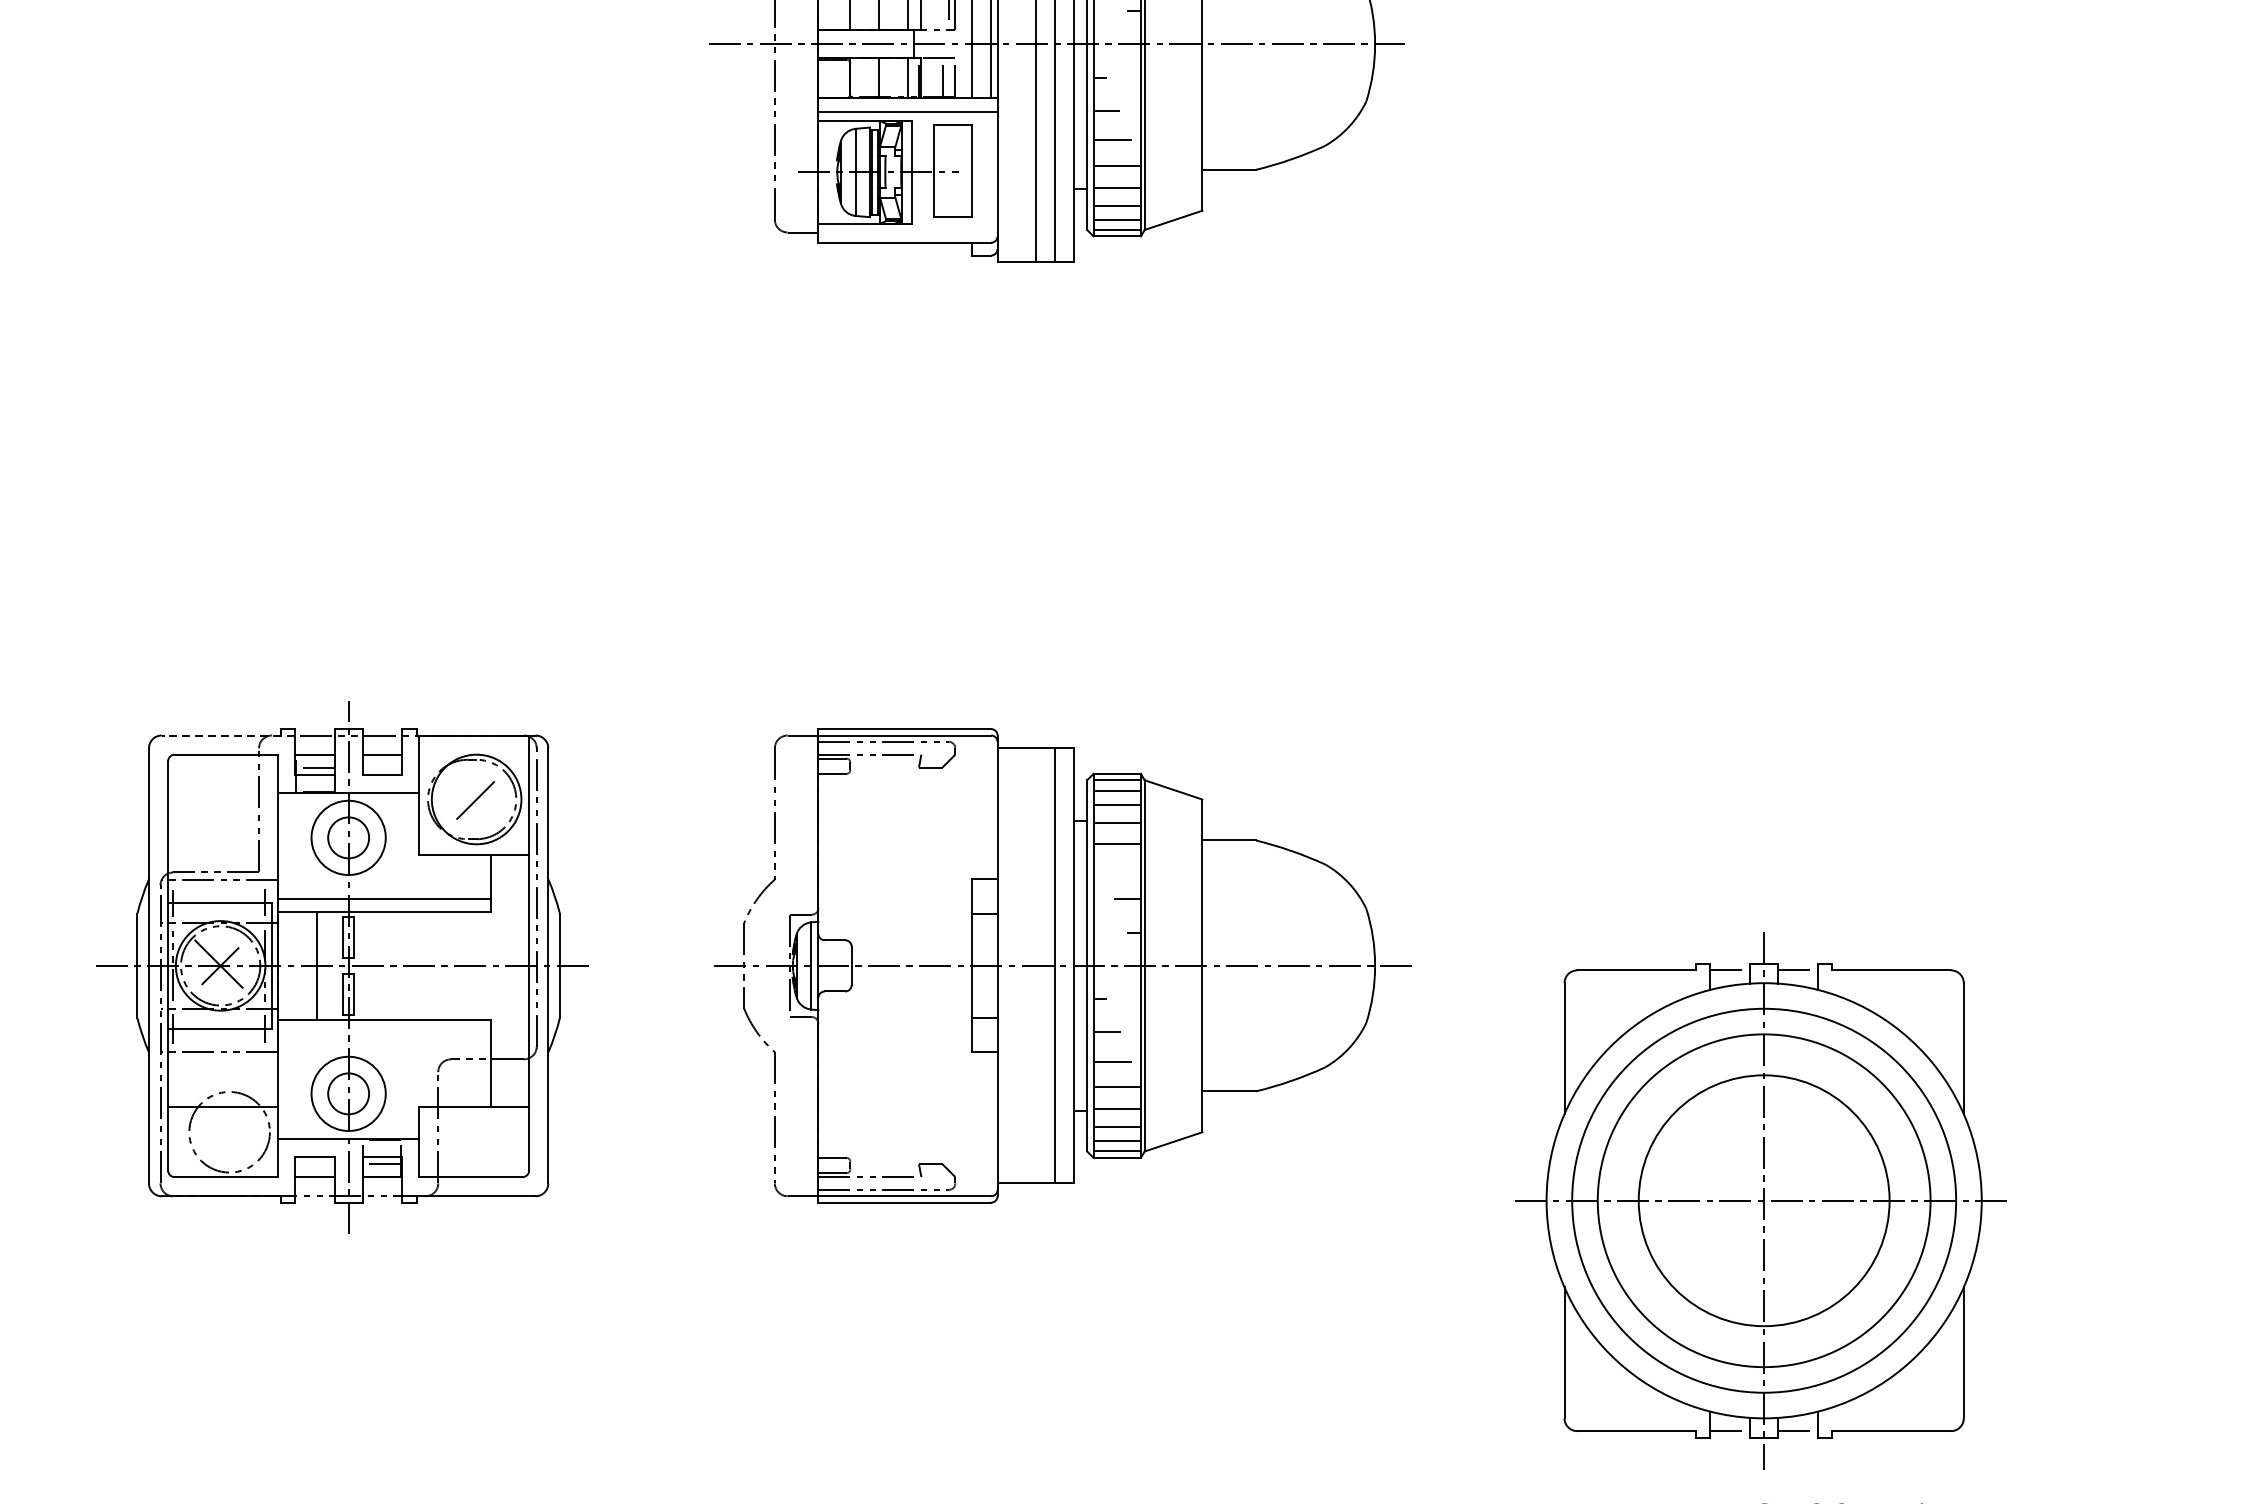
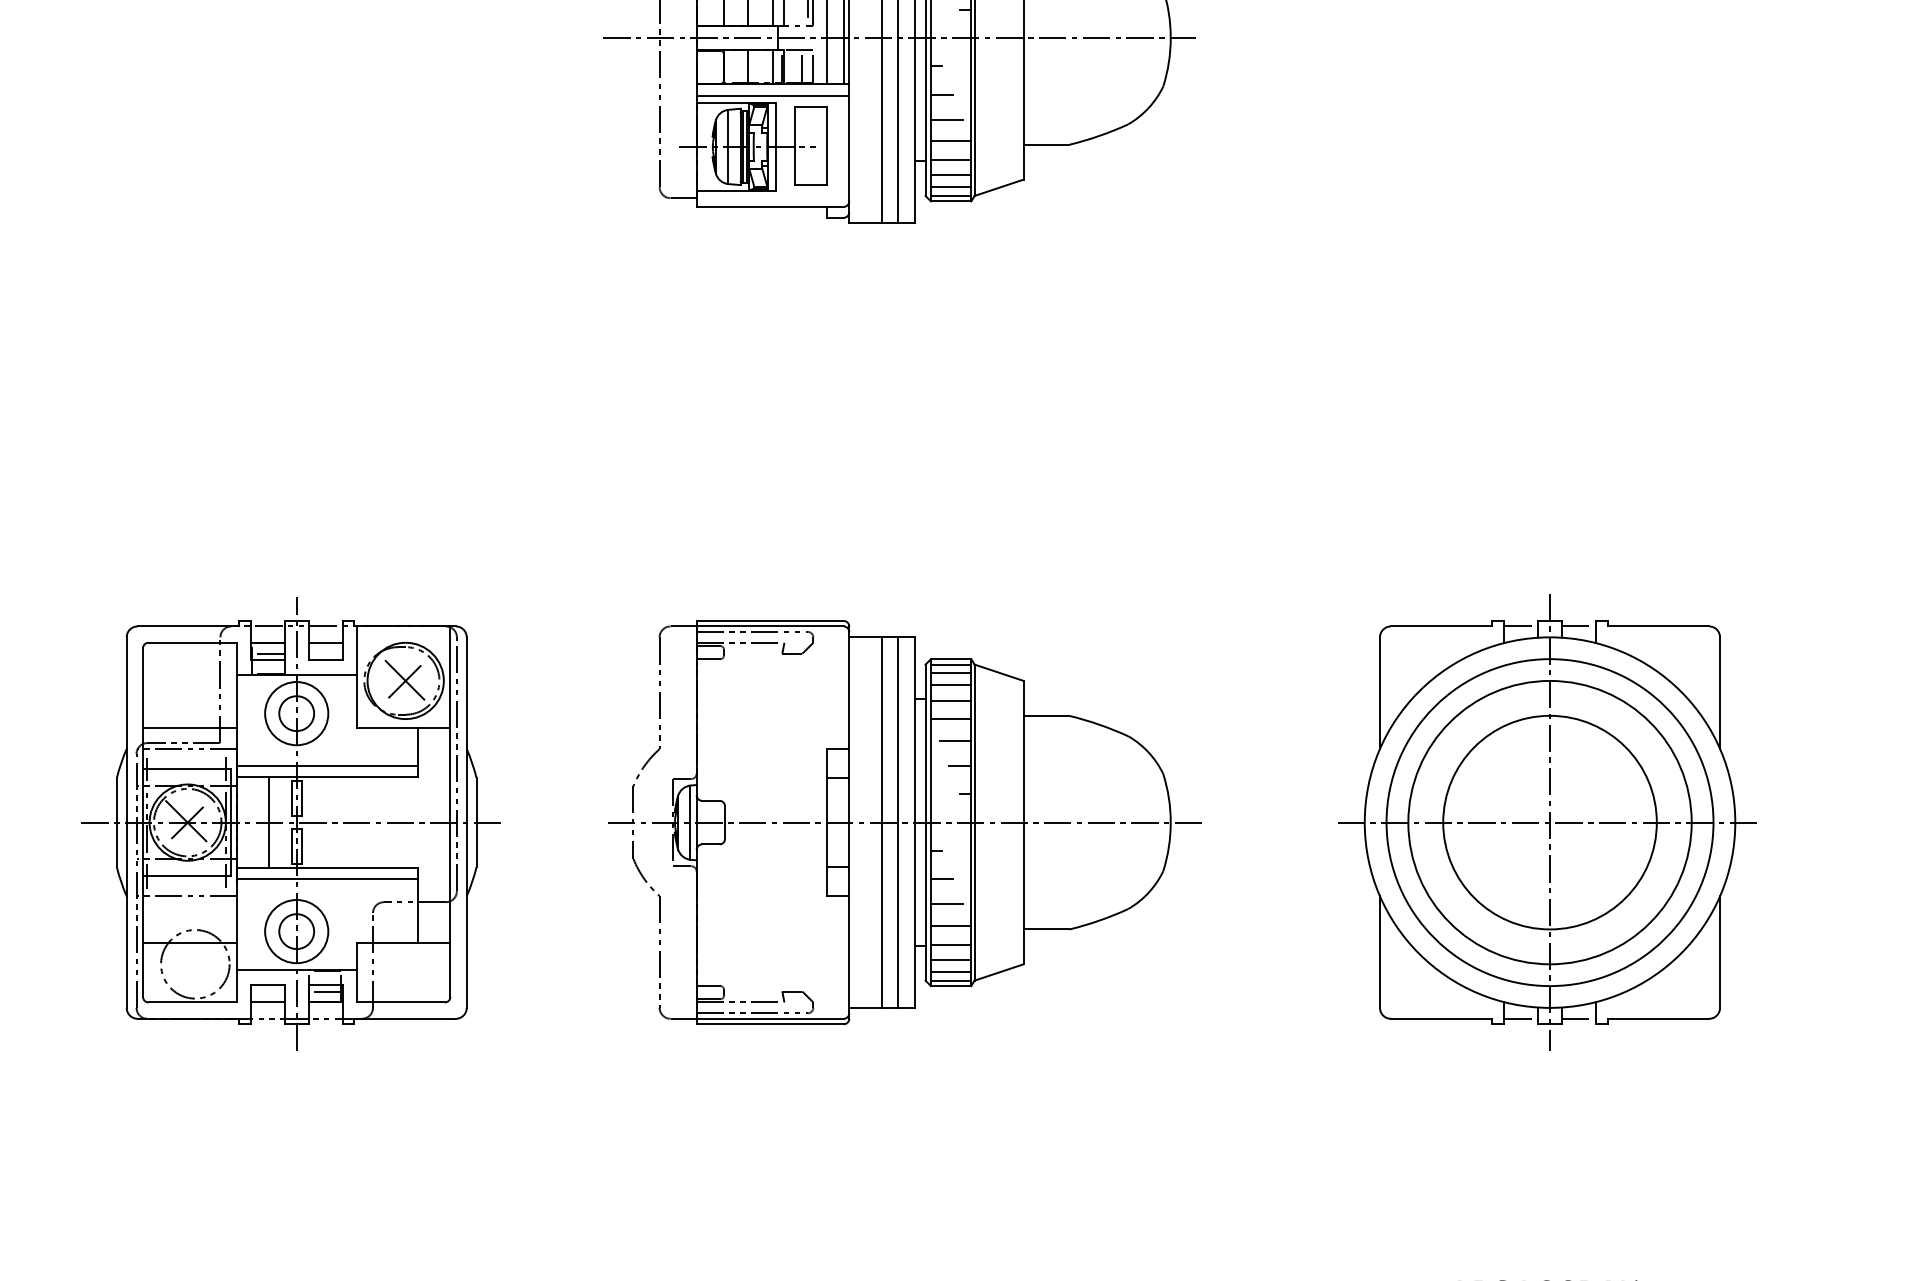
line: (221, 735) -> (188, 626), dashed -> solid
line: (475, 798) -> (404, 680), added
line: (223, 854) -> (190, 727), added
line: (1122, 869) -> (955, 740), added
line: (1035, 965) -> (881, 822), added
line: (383, 1032) -> (326, 879), added
part: (1761, 1200) -> (1547, 822), moved

